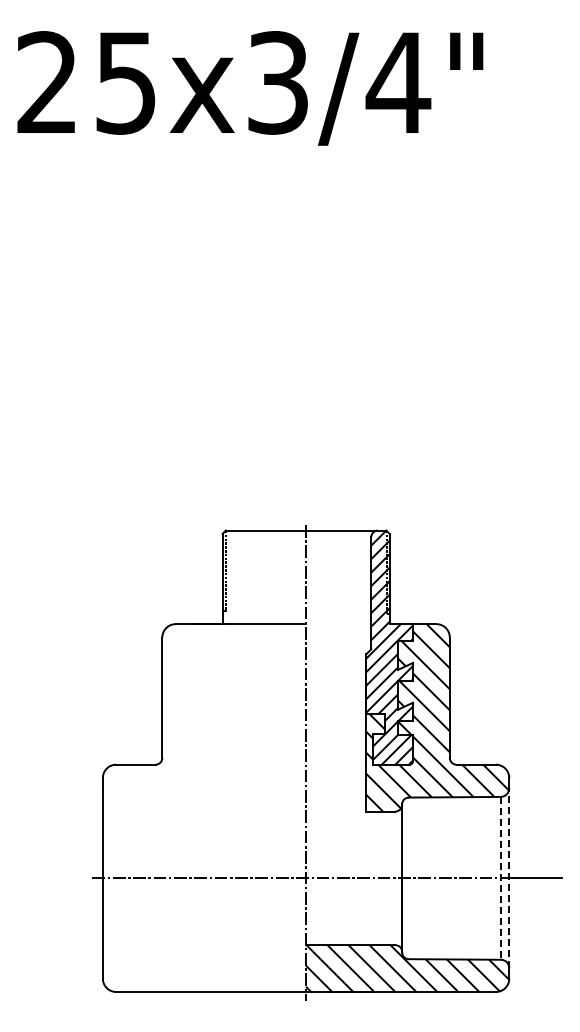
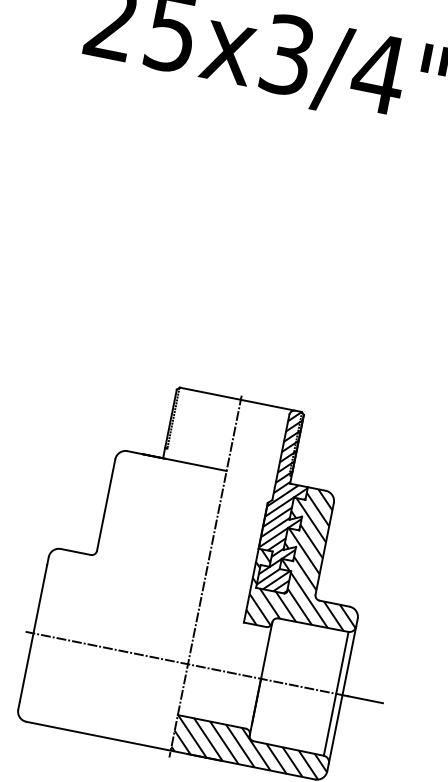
line: (500, 878) -> (335, 693), dashed -> solid
line: (509, 878) -> (342, 695), dashed -> solid

